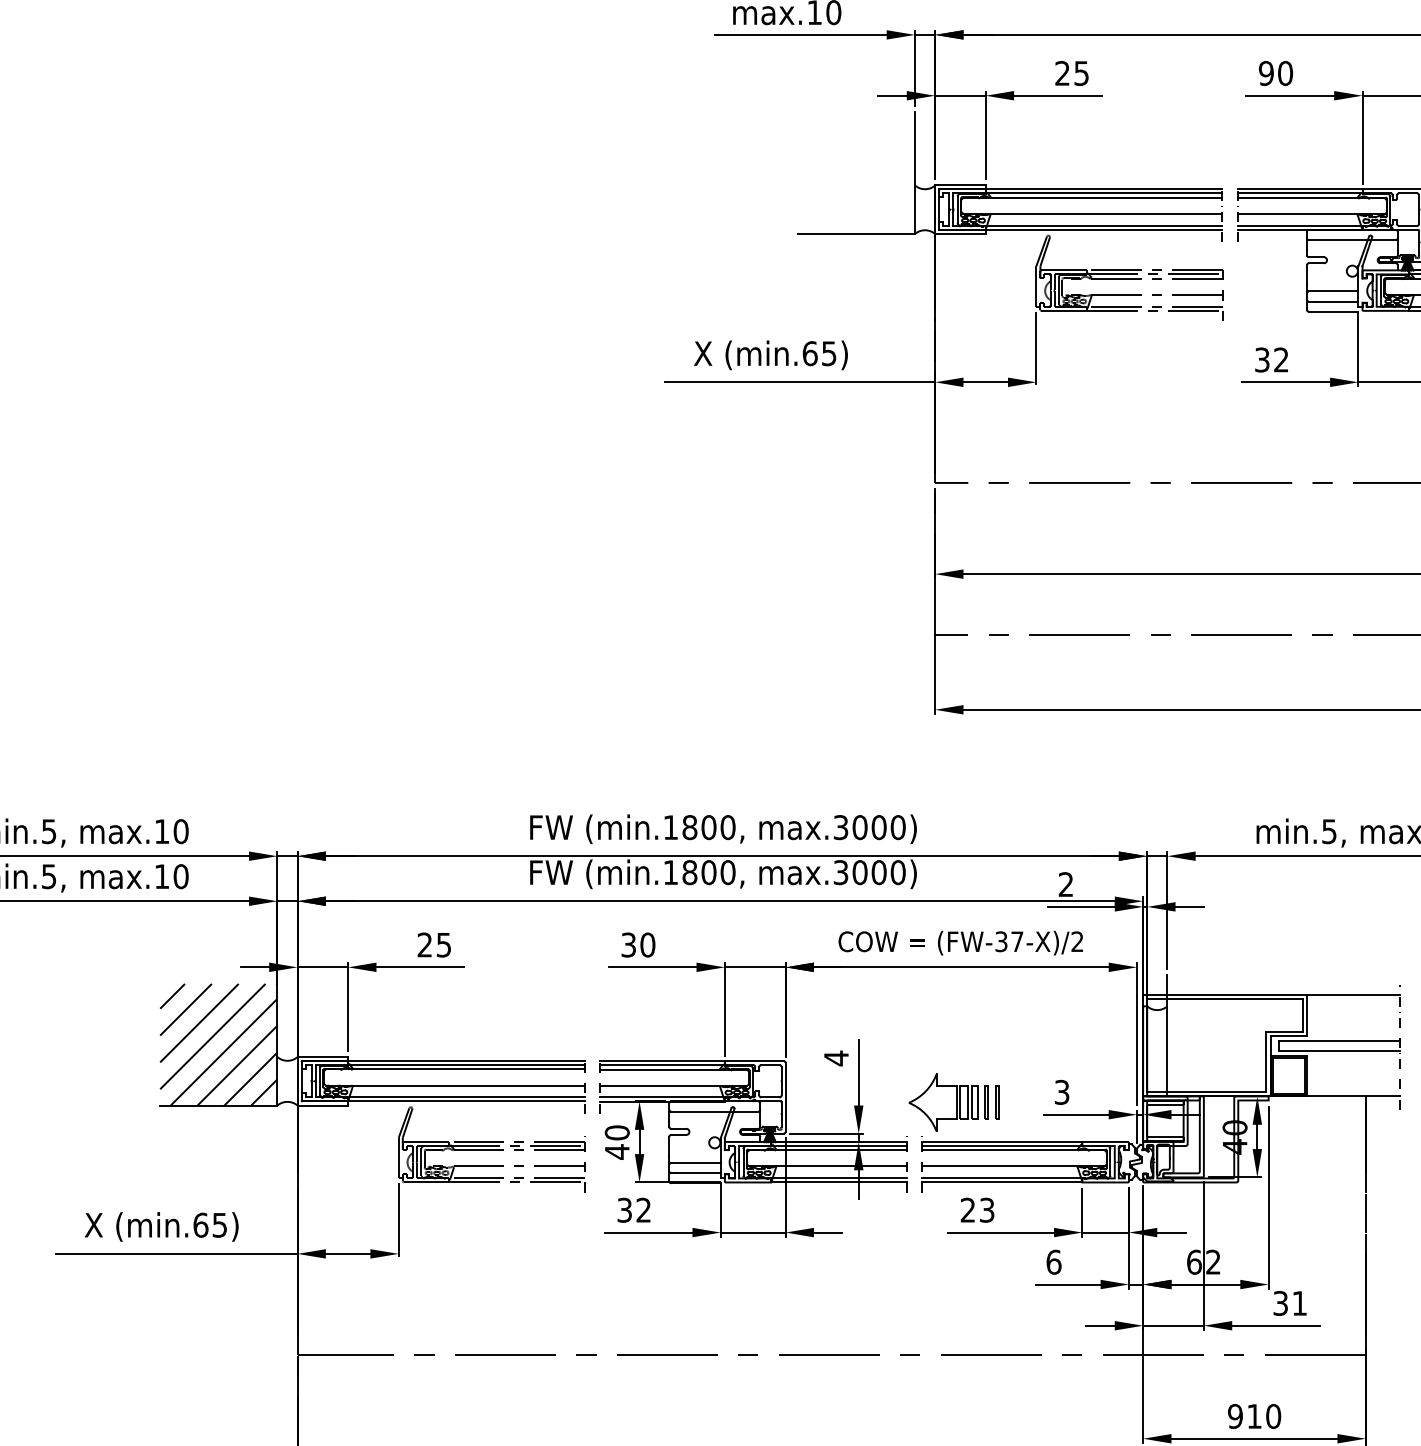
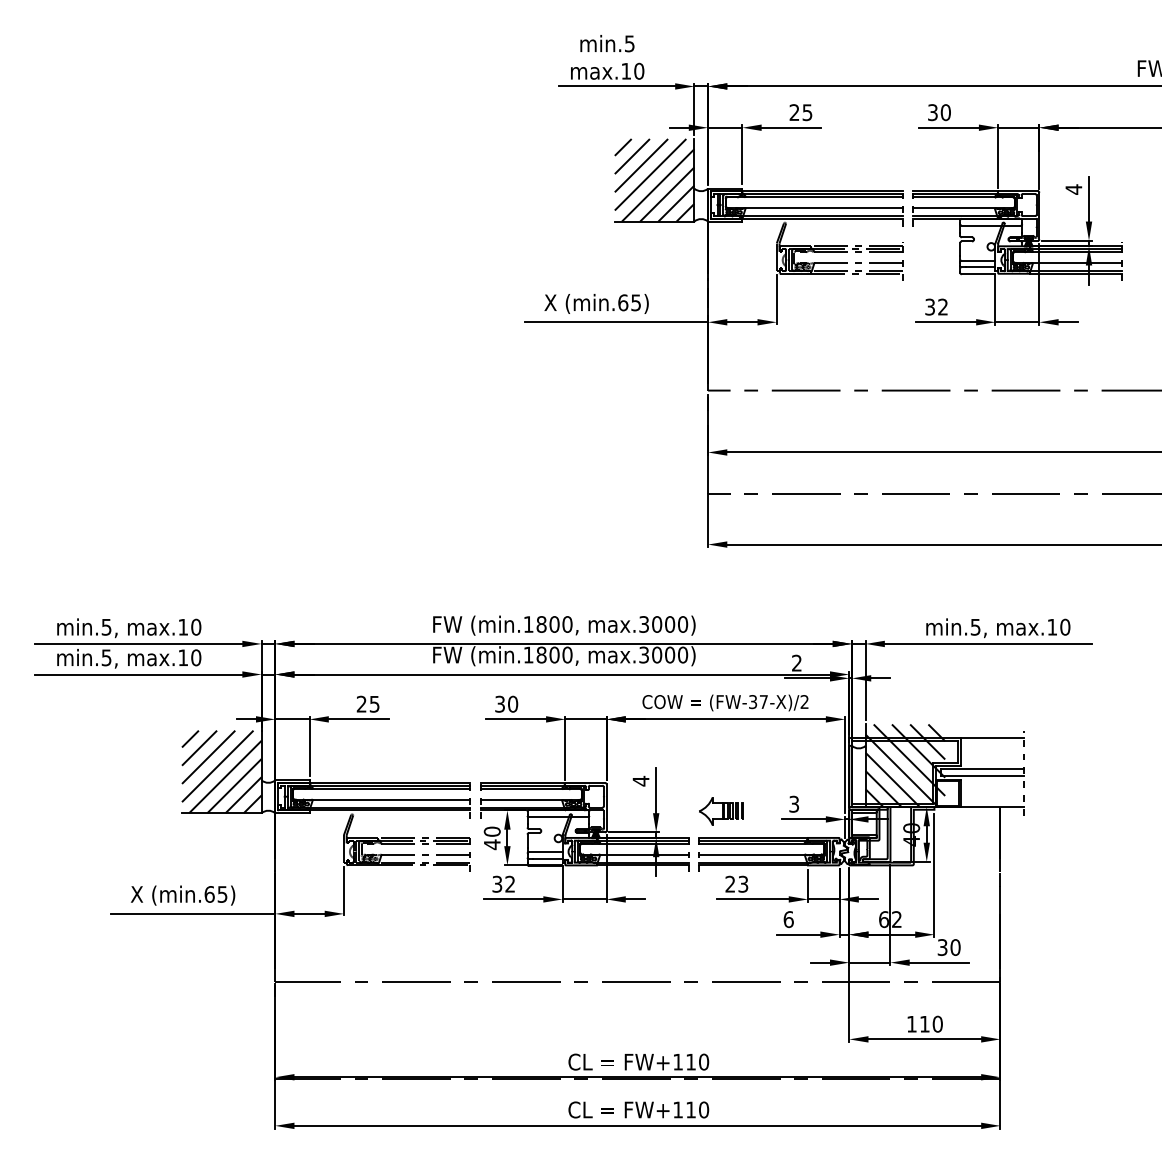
text: (1265, 73) -> (932, 112), 90 -> 30
hatch: (856, 173) -> (654, 180), added
hatch: (1226, 1035) -> (905, 765), added
part: (954, 1103) -> (721, 811), size x0.71
text: (1299, 1303) -> (955, 947), 31 -> 30
text: (1234, 1415) -> (911, 1023), 910 -> 110

